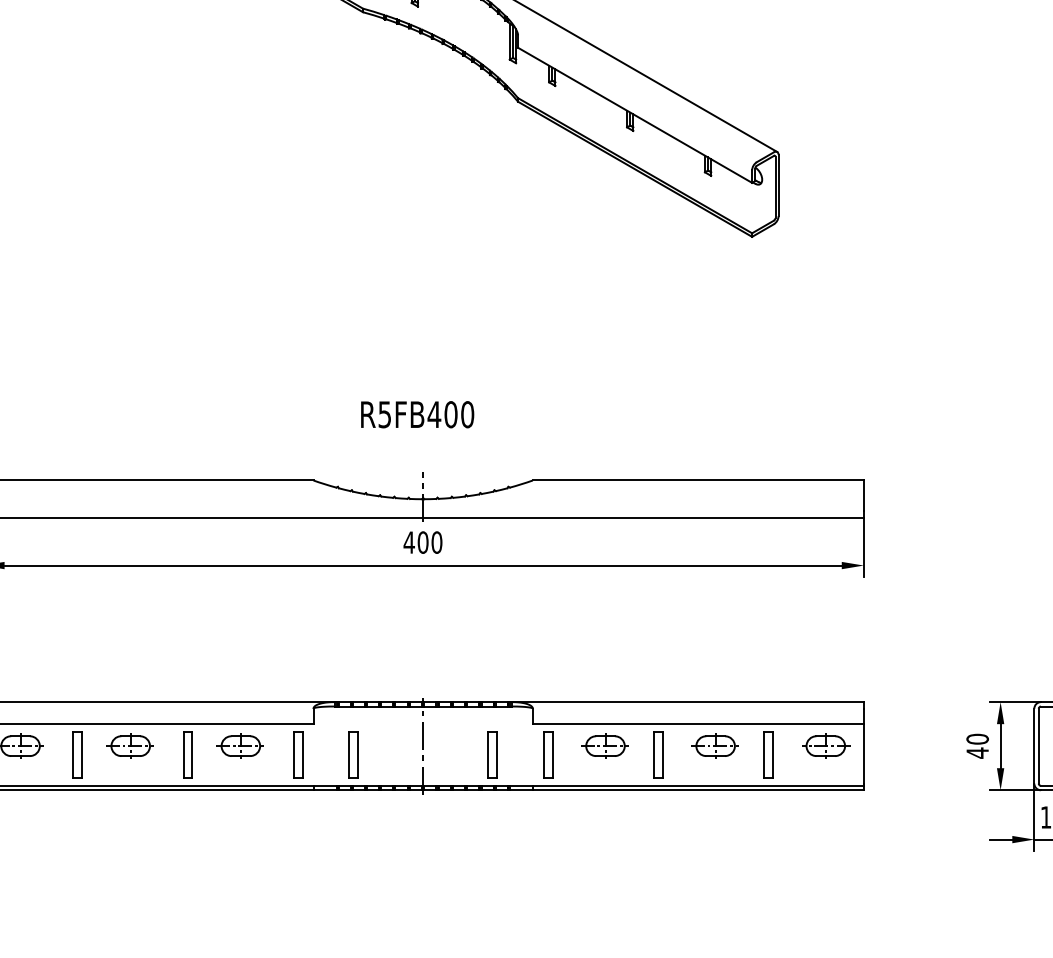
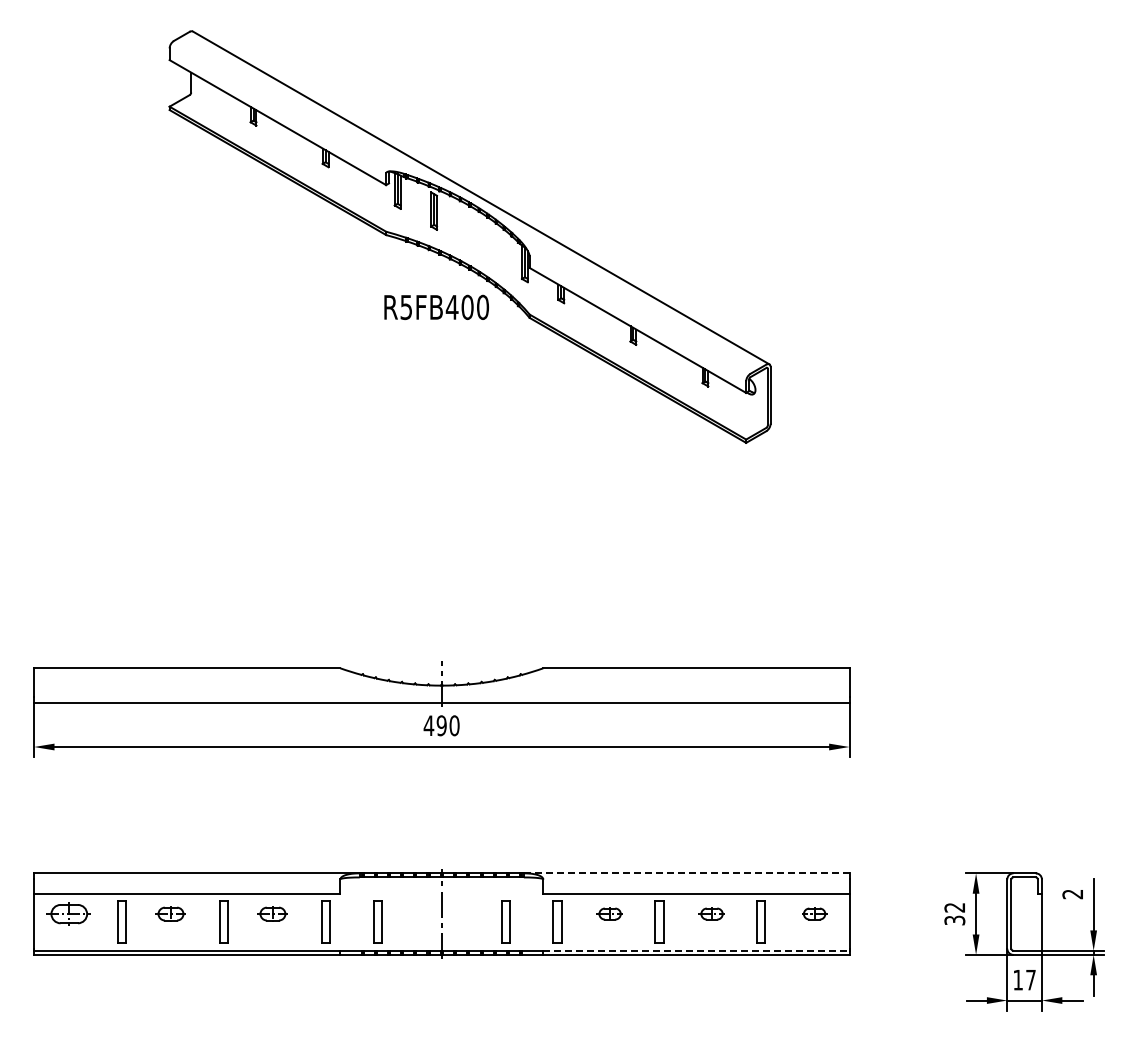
text: (417, 413) -> (436, 306), moved
text: (422, 542) -> (441, 725), 400 -> 490
line: (687, 702) -> (686, 873), solid -> dashed
part: (129, 745) -> (170, 913), size x0.7
part: (240, 745) -> (272, 913), size x0.7
part: (604, 745) -> (609, 913), size x0.6
part: (714, 745) -> (711, 913), size x0.6
part: (825, 745) -> (814, 913), size x0.6
text: (977, 745) -> (954, 913), 40 -> 32
line: (698, 785) -> (696, 950), solid -> dashed

